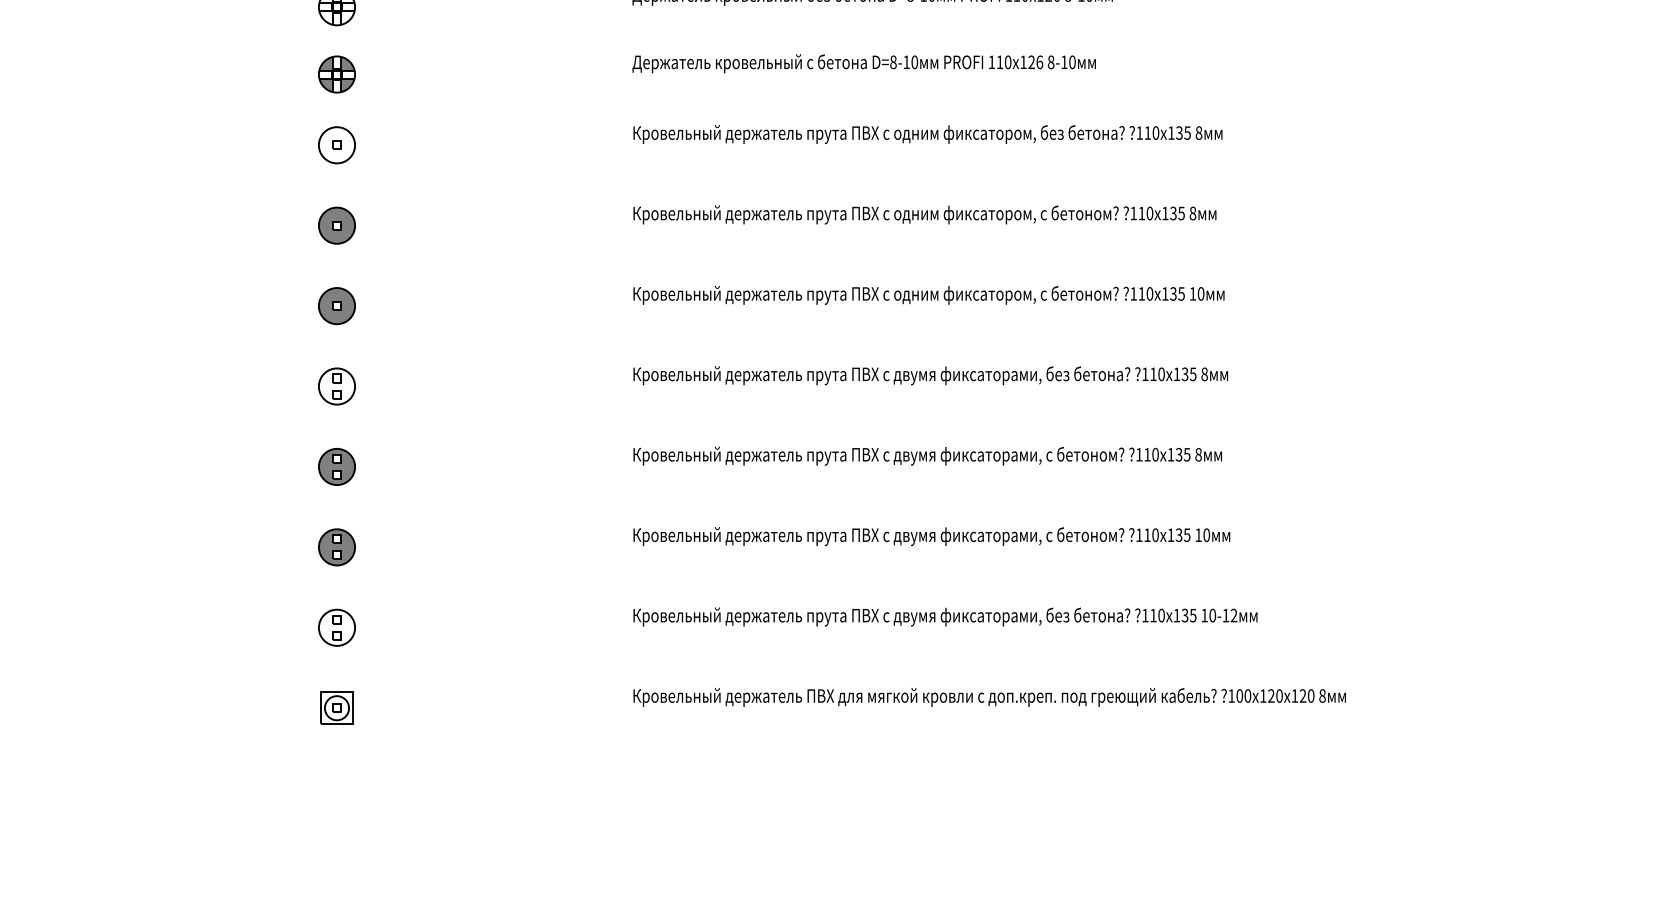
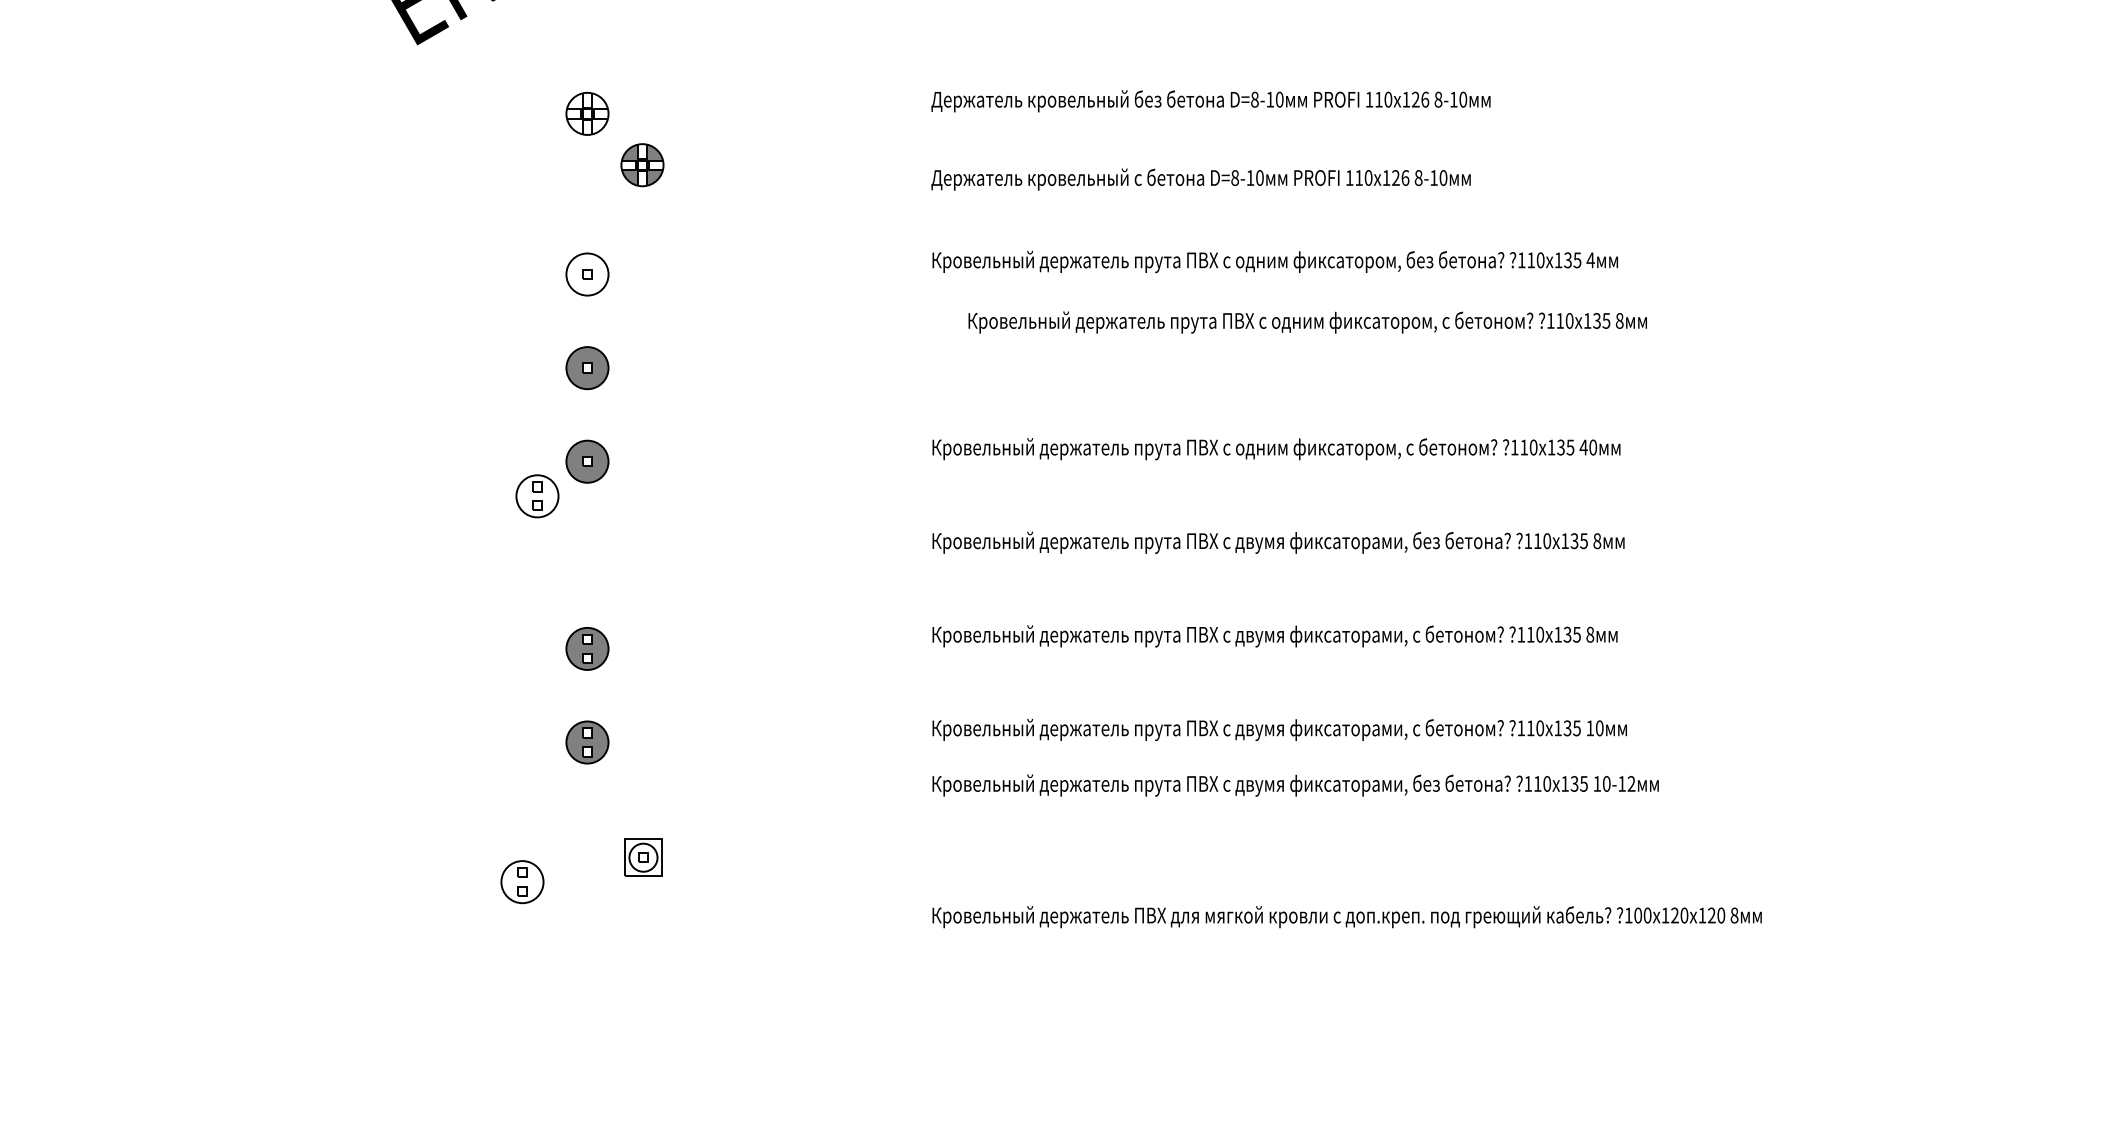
part: (337, 74) -> (642, 165), moved
text: (1198, 133) -> (1590, 260), 8 -> 4
text: (924, 214) -> (1307, 322), moved
text: (1192, 293) -> (1583, 447), 10 -> 40
part: (337, 386) -> (537, 496), moved
text: (945, 616) -> (1295, 785), moved
part: (337, 628) -> (522, 882), moved
part: (337, 708) -> (643, 857), moved

